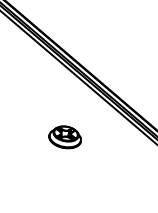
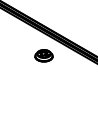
part: (64, 136) -> (43, 55), moved

